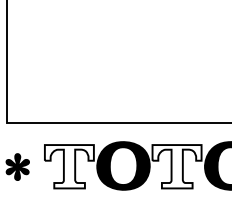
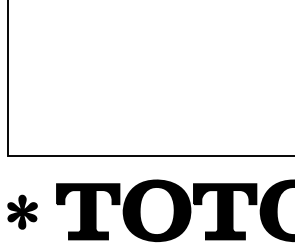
fill: (69, 166) -> (88, 211), added
fill: (176, 166) -> (224, 211), added

